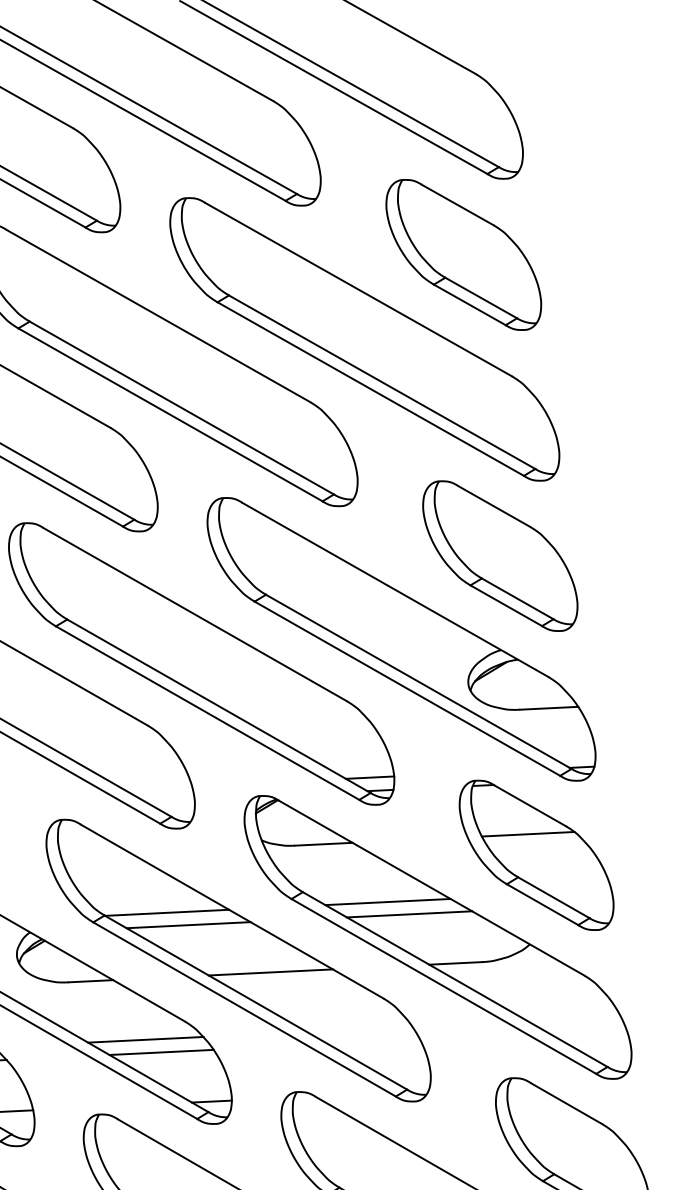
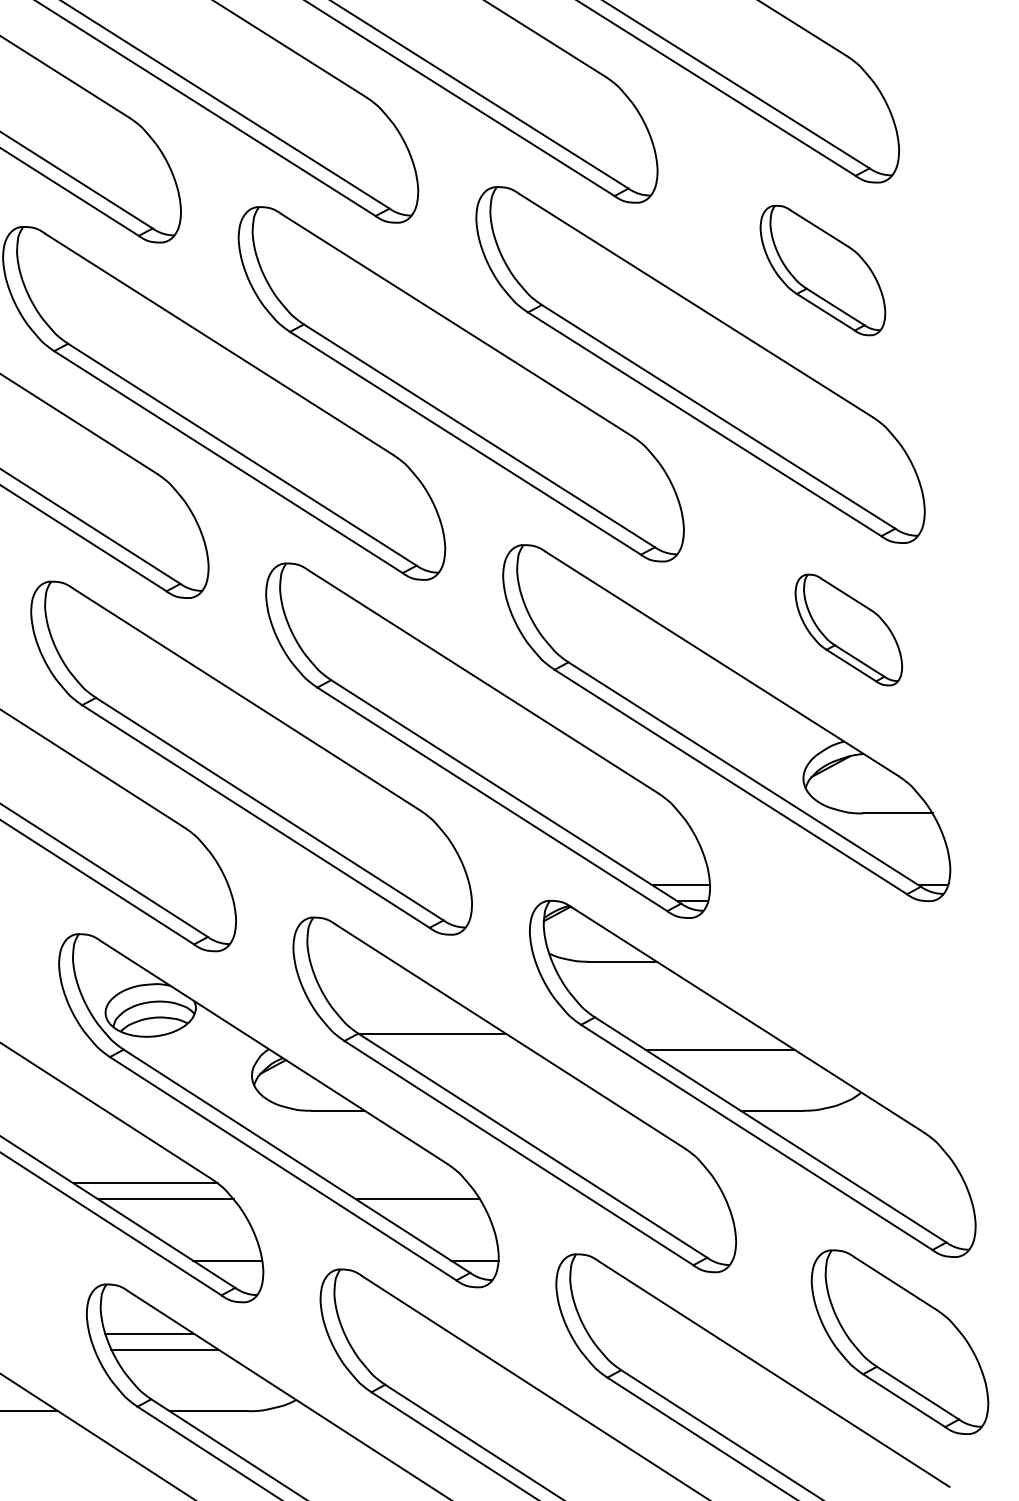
part: (463, 254) -> (822, 270), size x0.7
part: (500, 555) -> (848, 629), size x0.6
part: (536, 855) -> (874, 987), removed
line: (387, 902) -> (694, 1034), removed
line: (188, 924) -> (457, 1049), removed
line: (270, 972) -> (552, 1110), removed
line: (145, 1039) -> (399, 1183), removed

